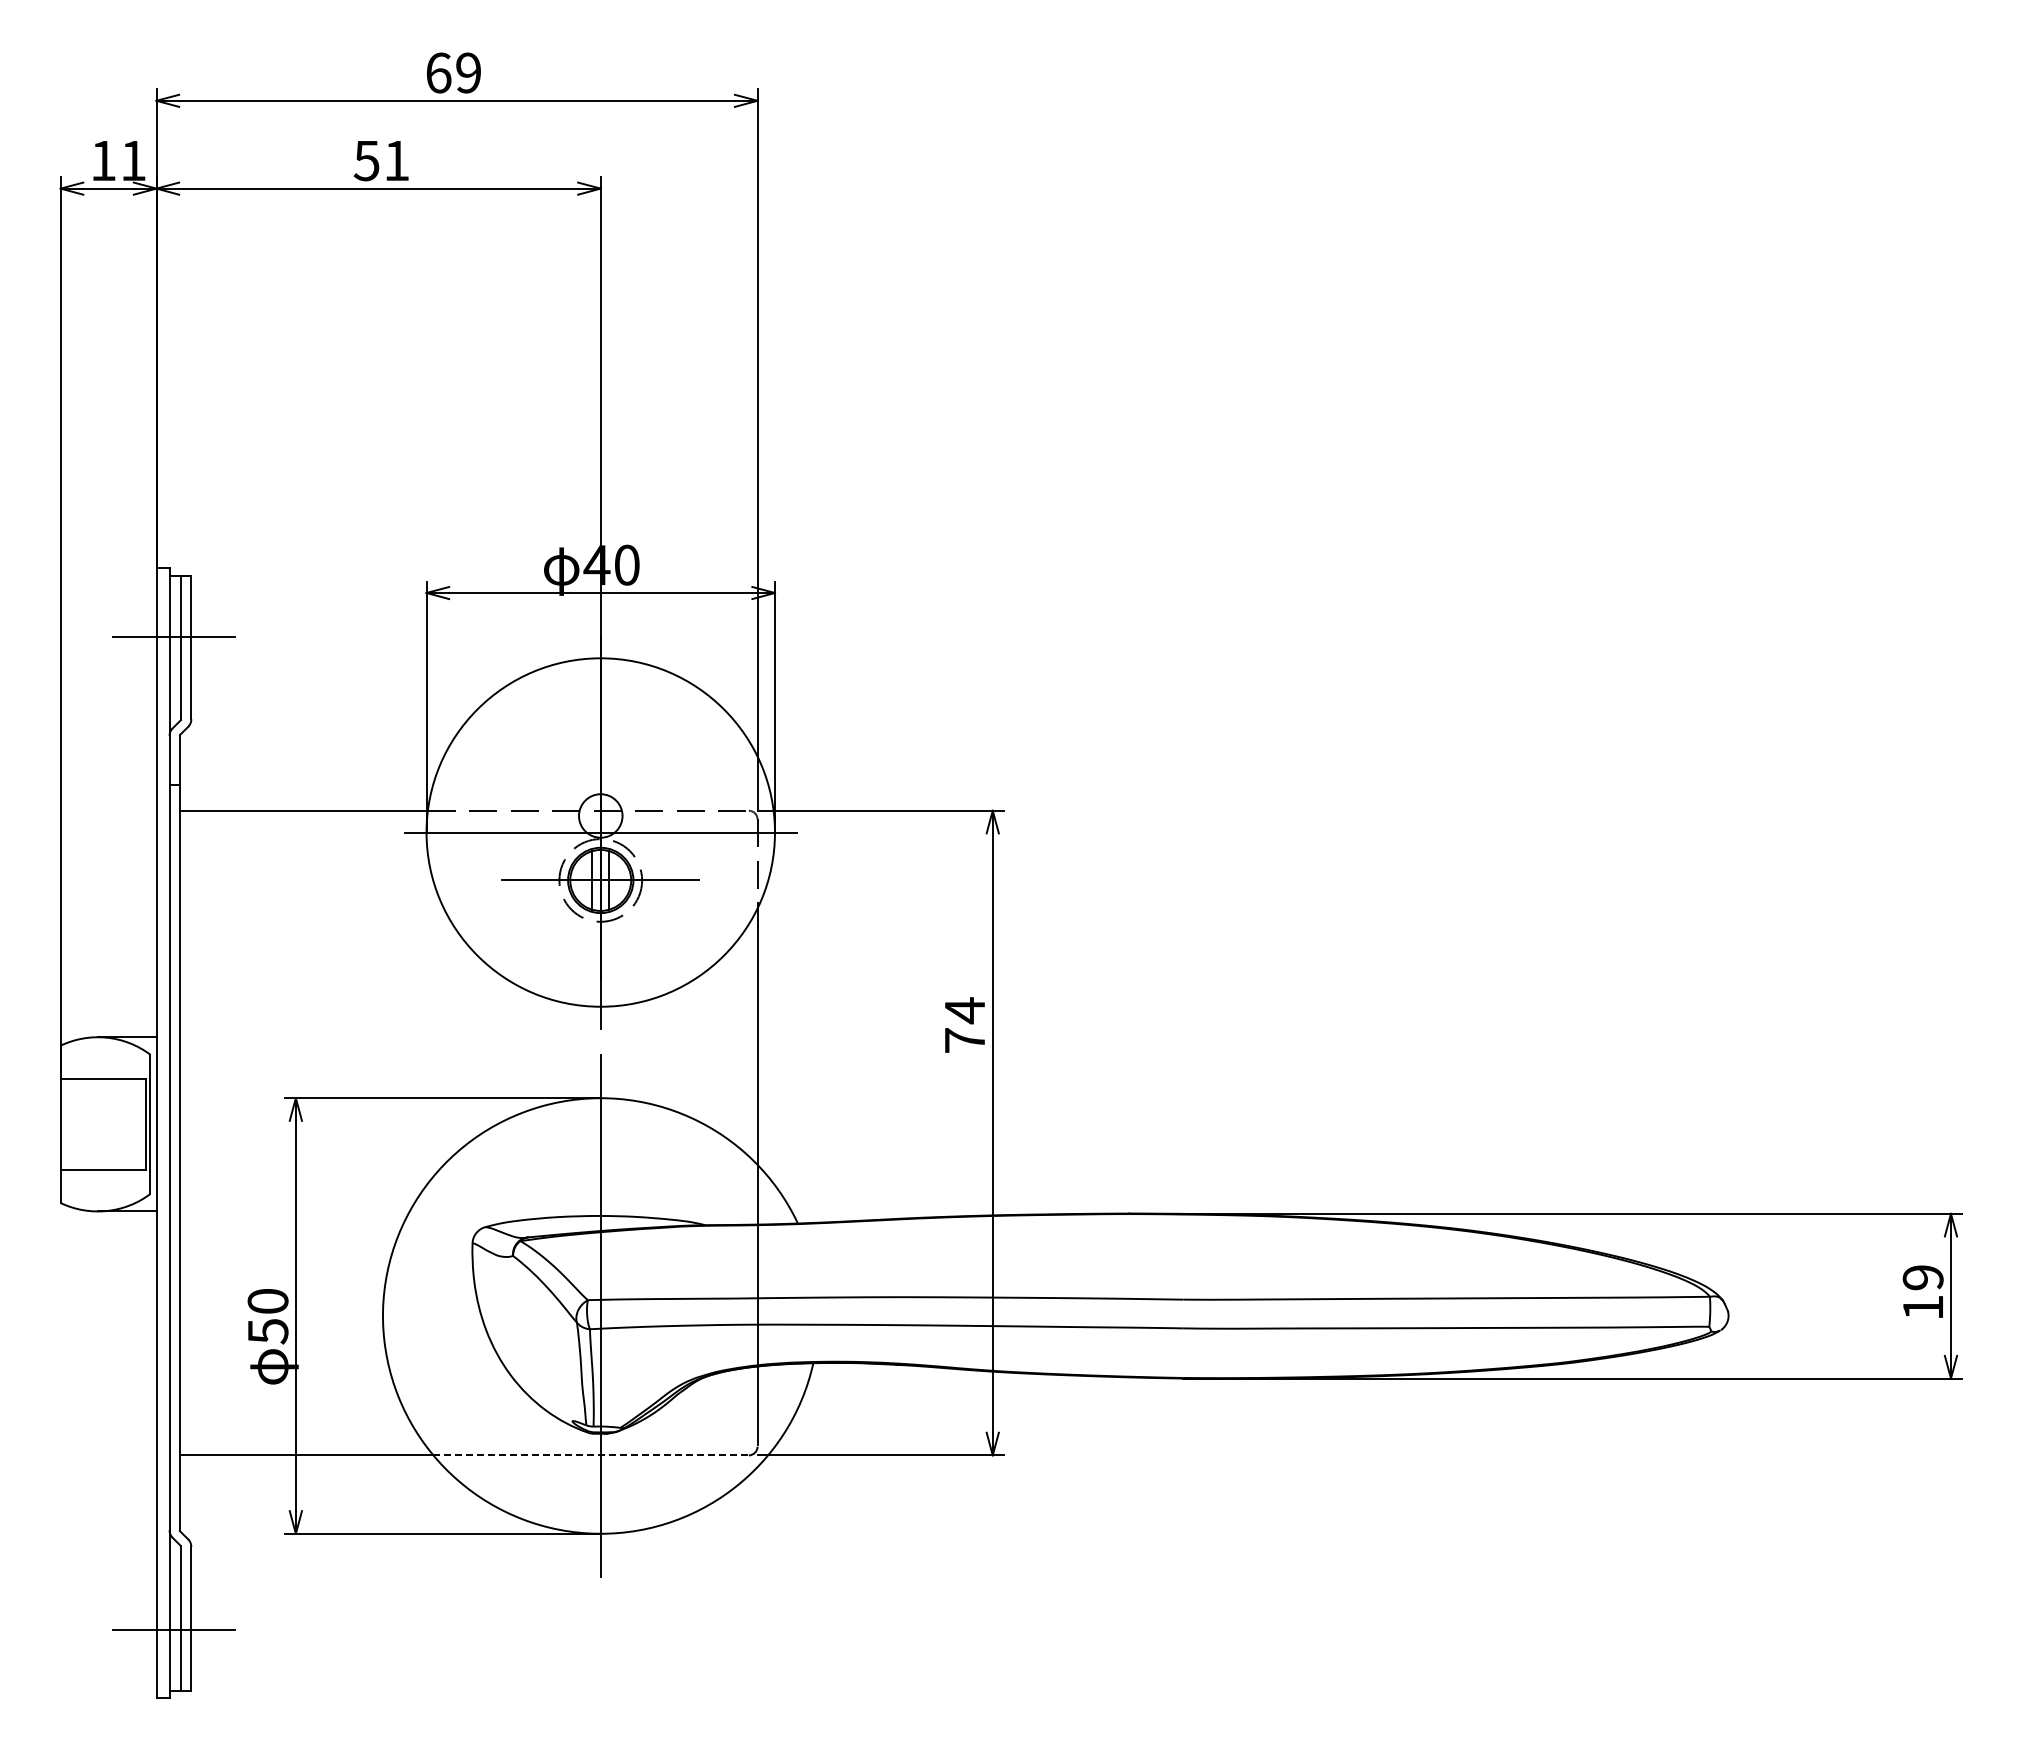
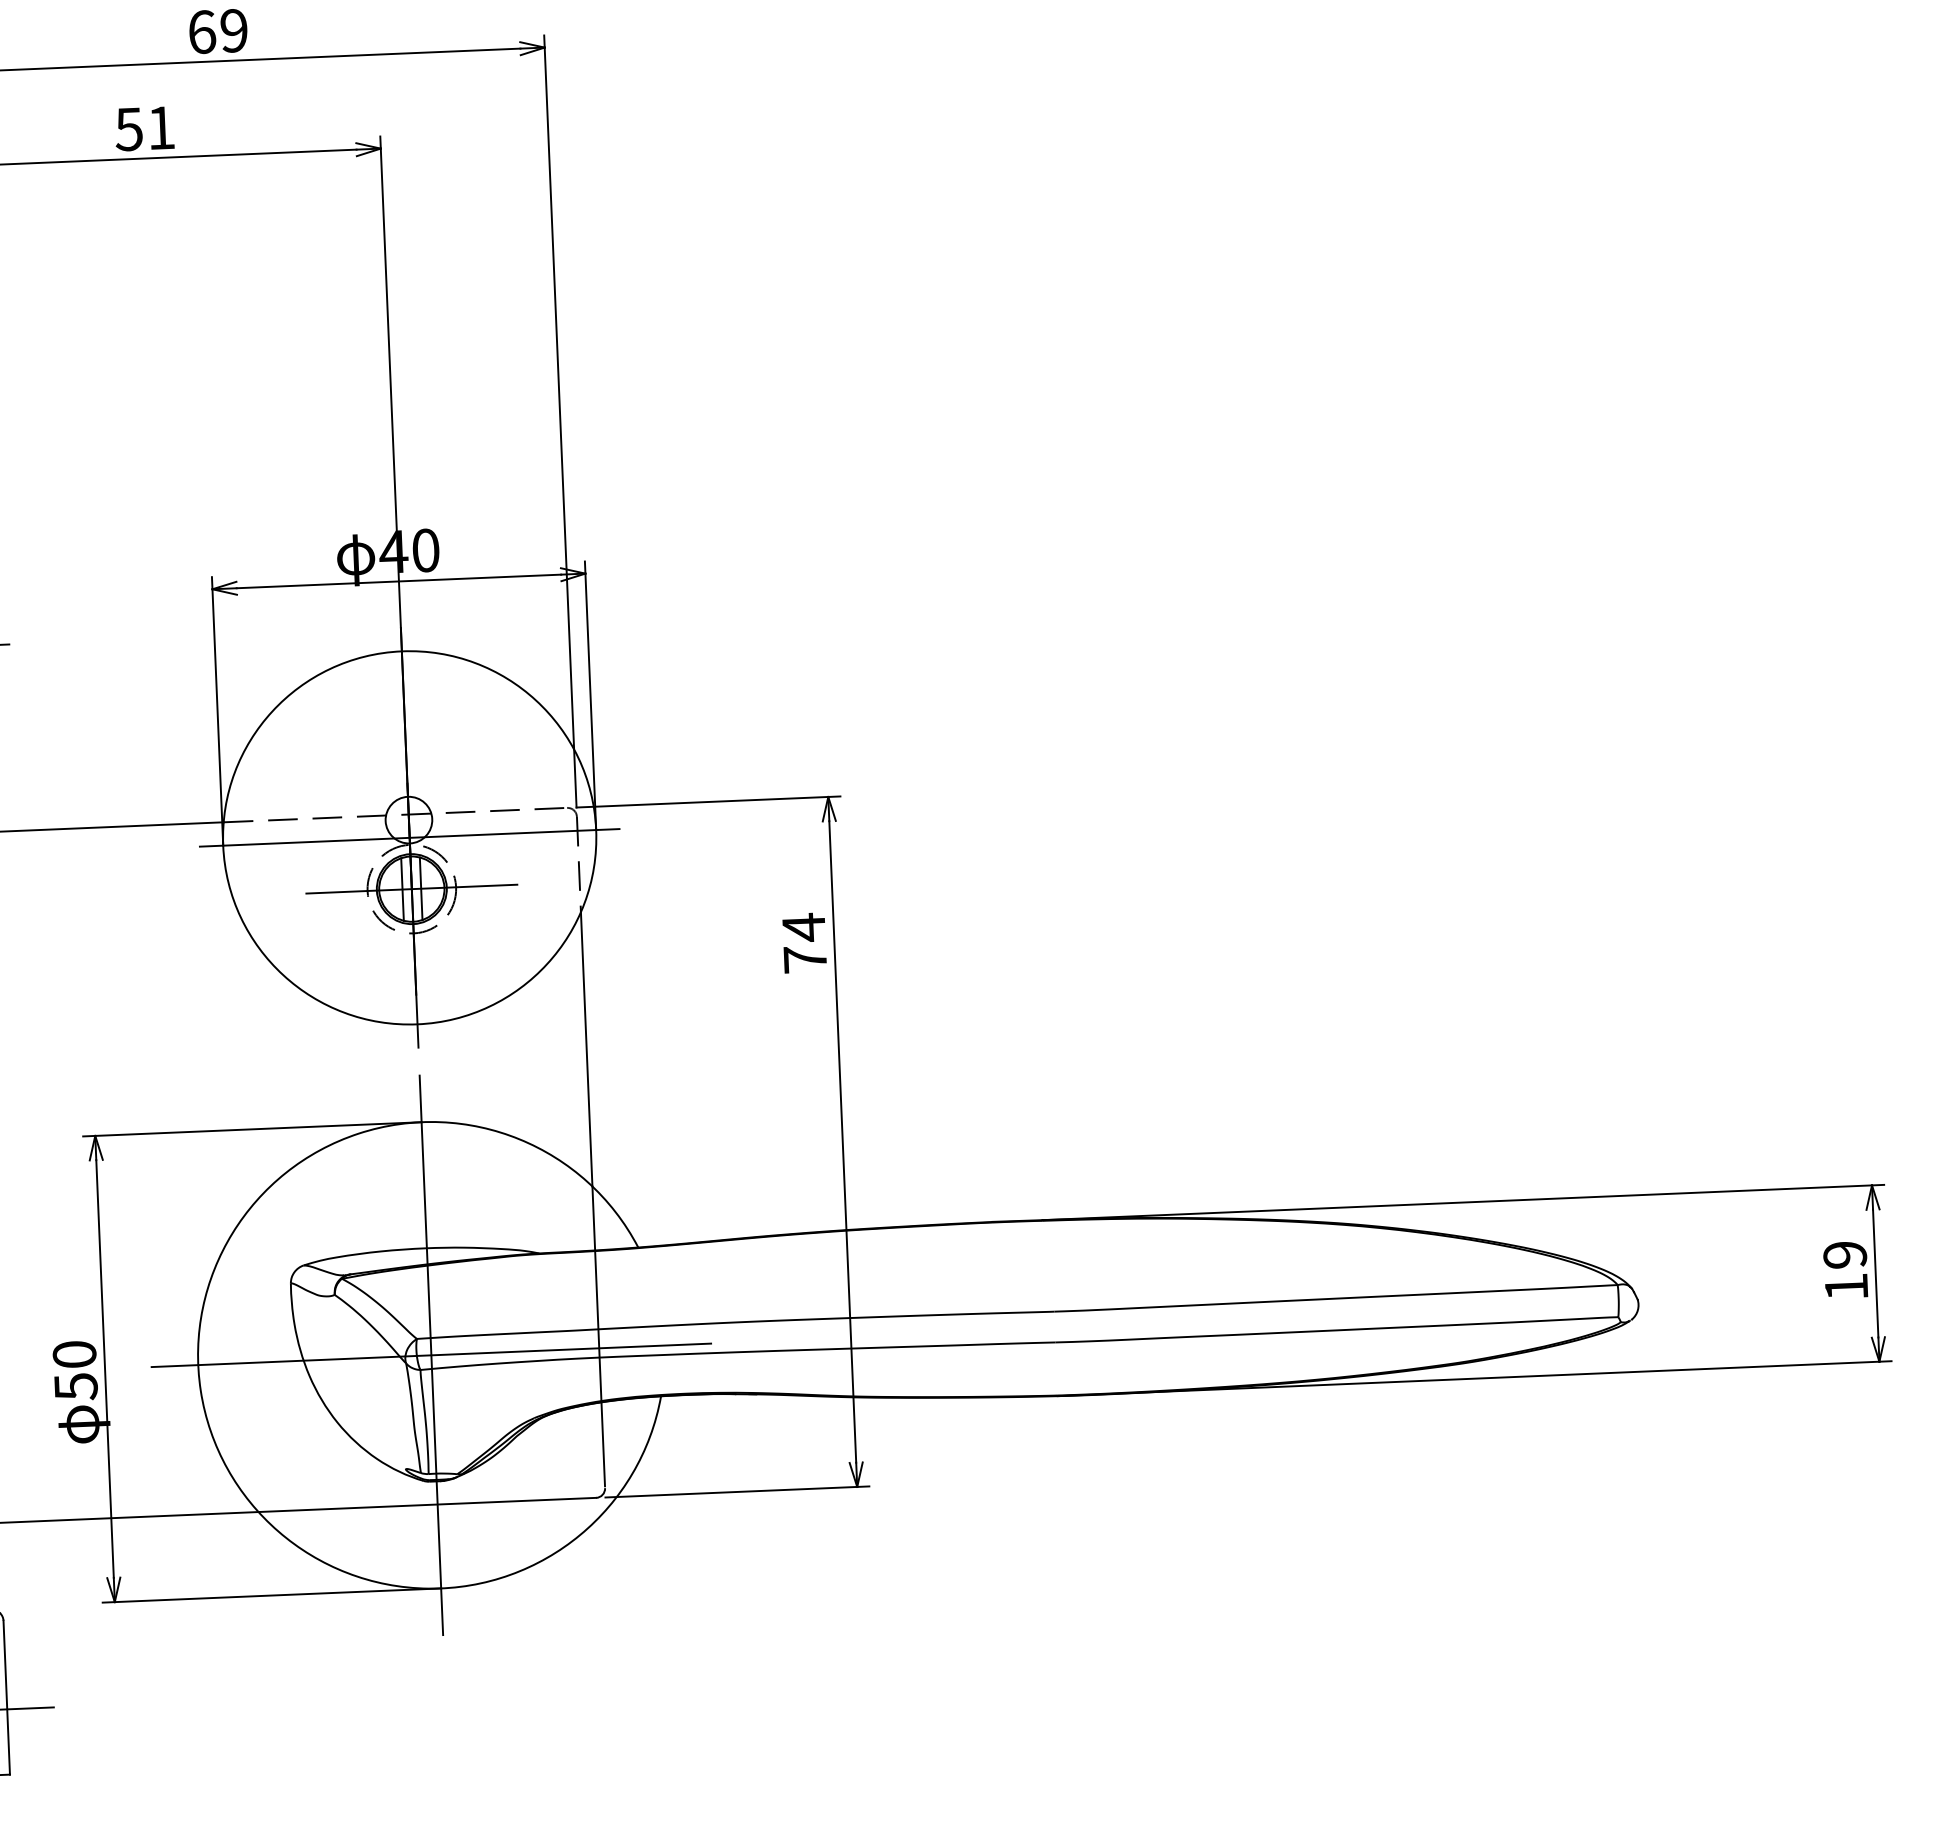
text: (964, 1024) -> (804, 942), moved
line: (600, 1316) -> (431, 1355), added
line: (591, 1455) -> (427, 1505), dashed -> solid

